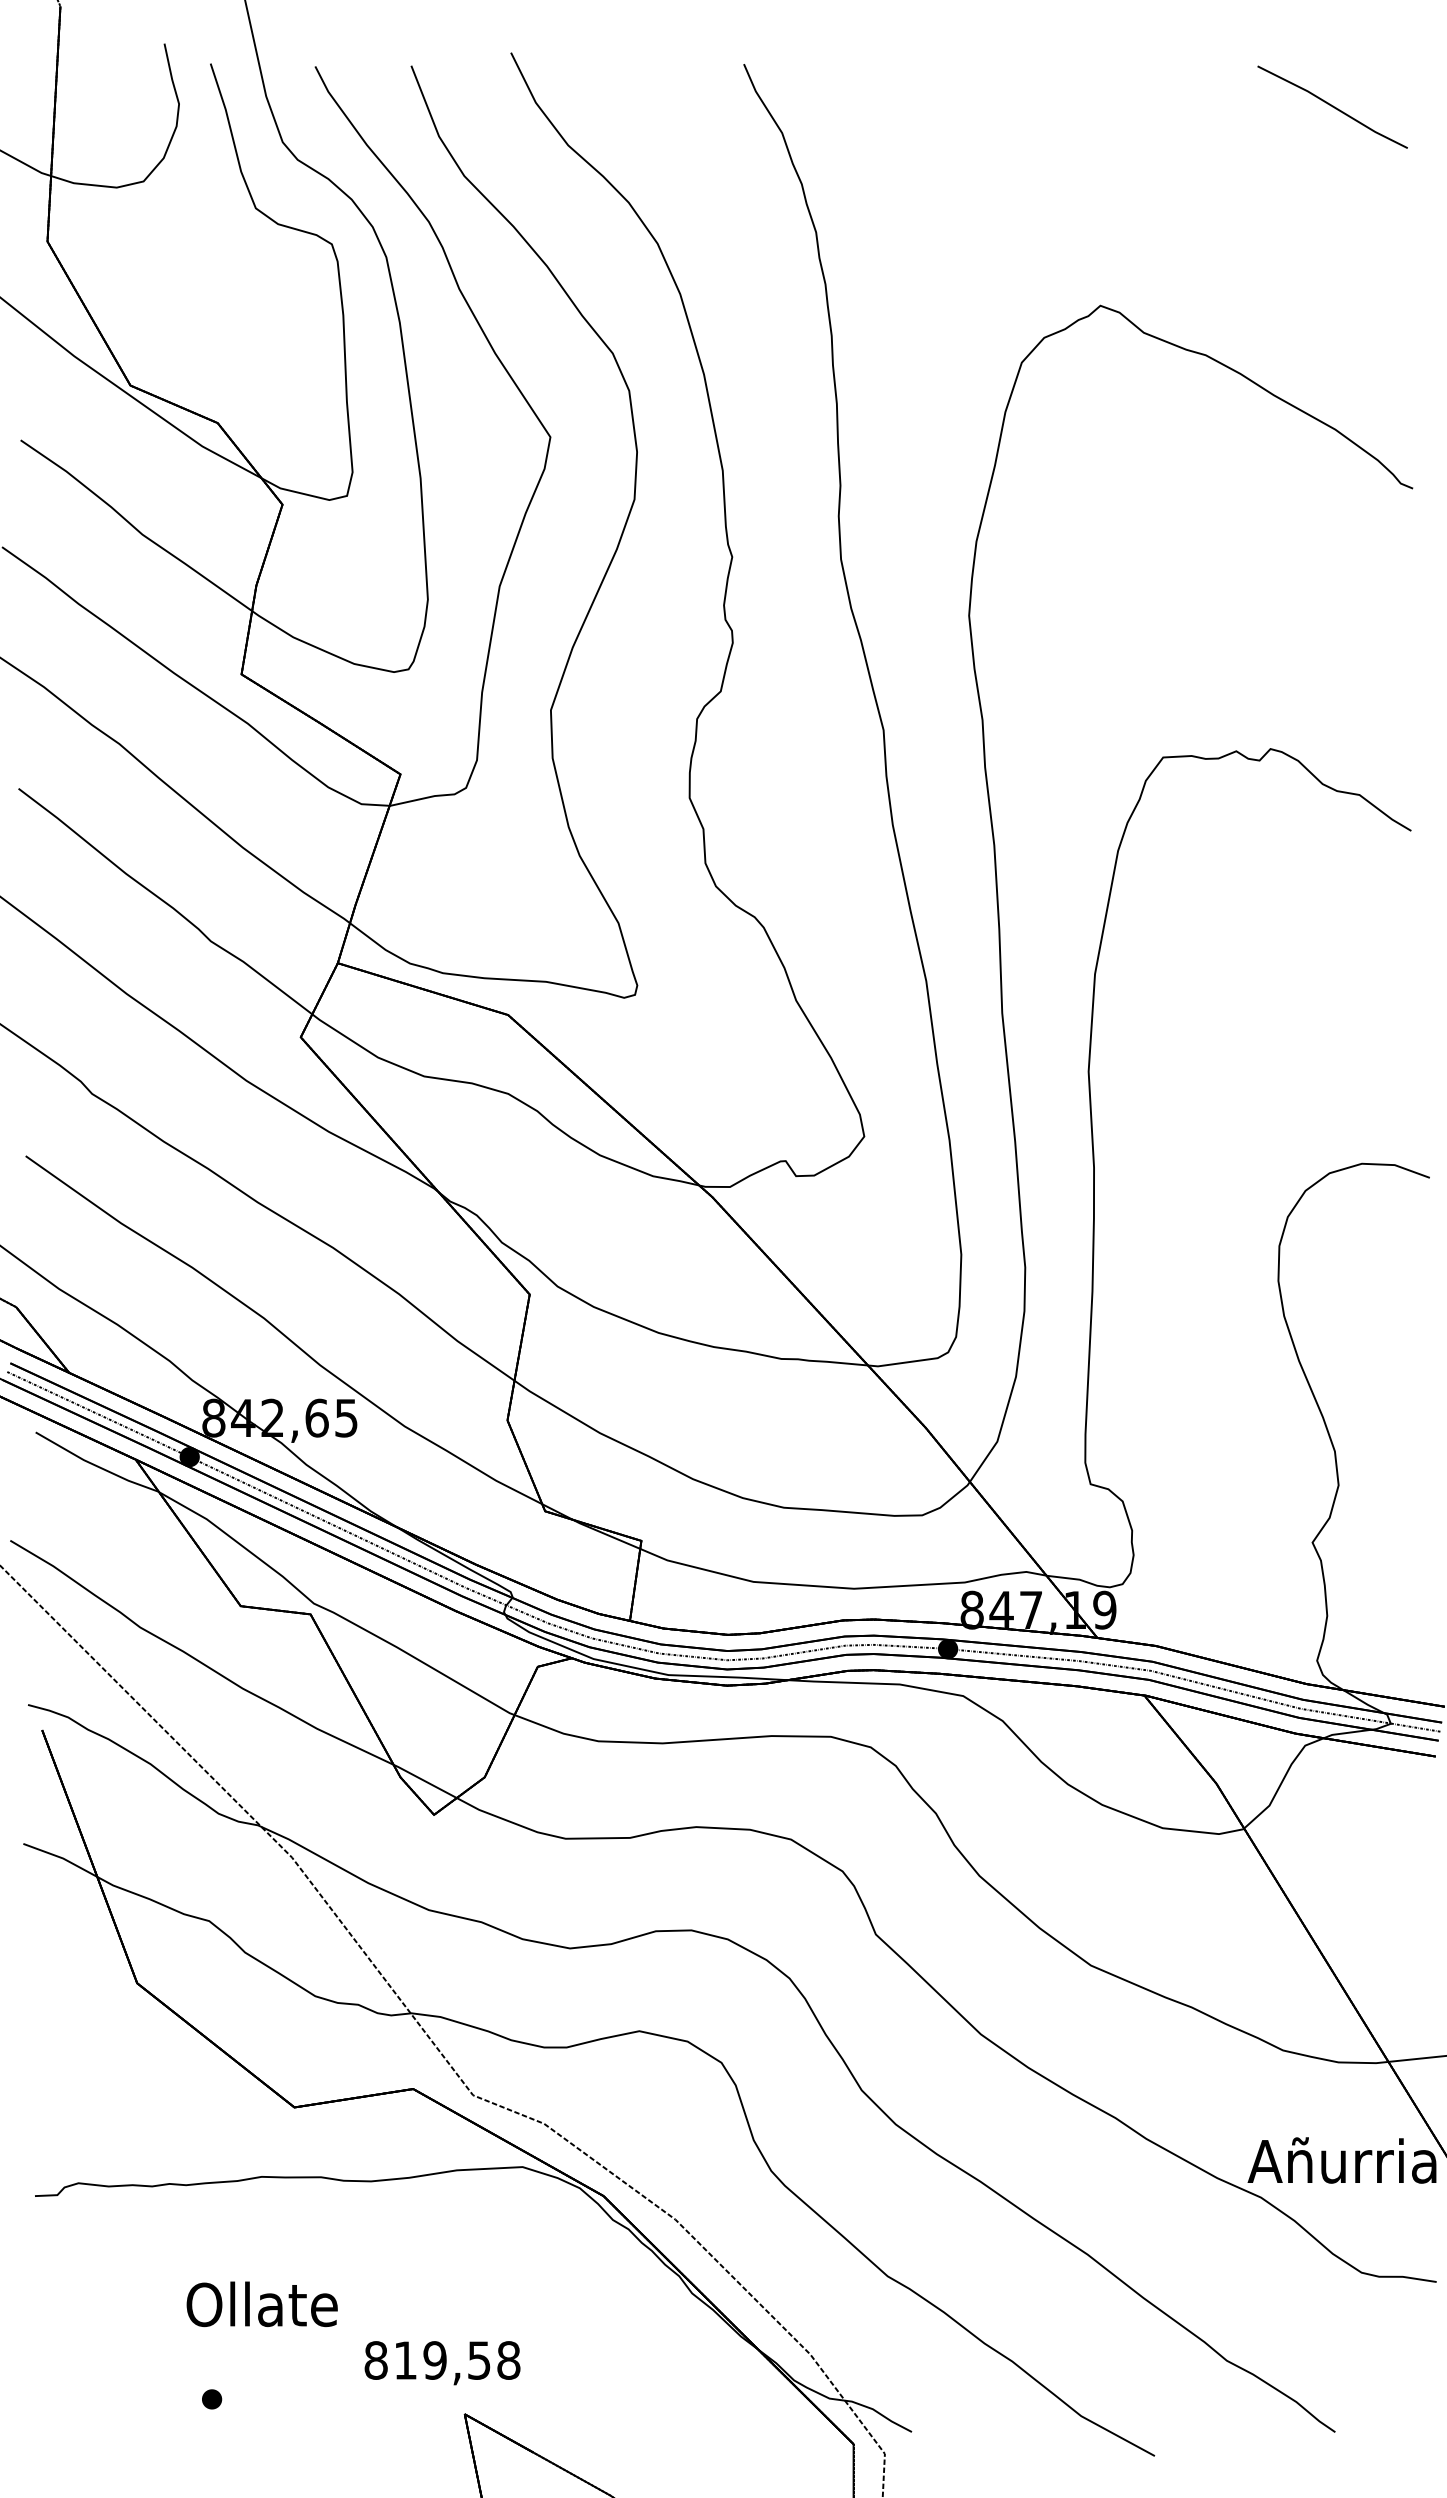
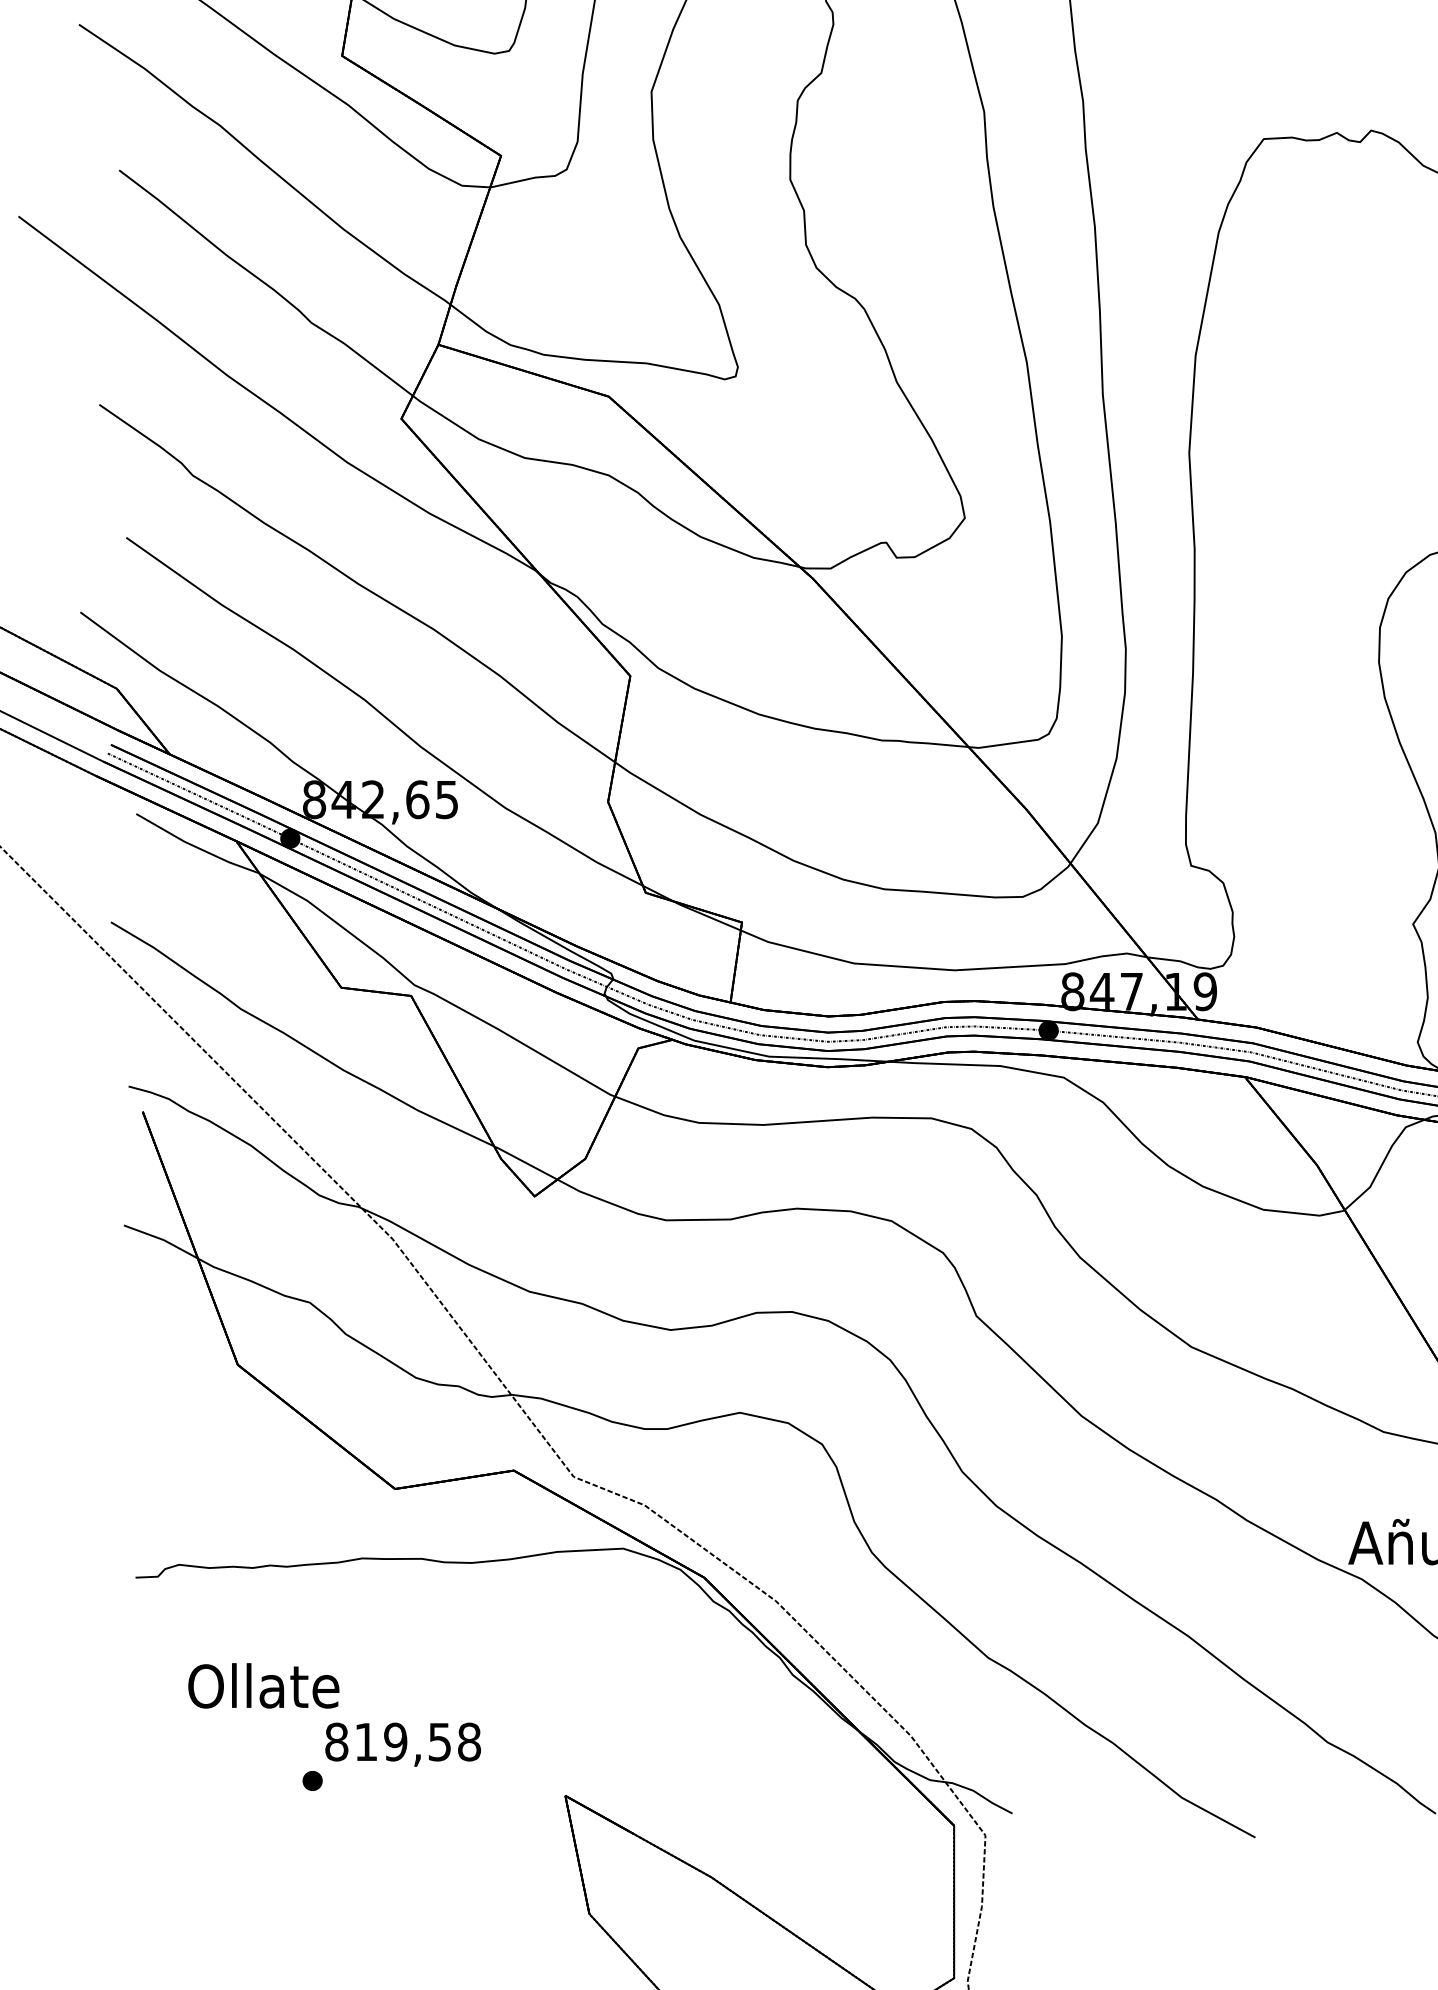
text: (261, 2304) -> (263, 1686), moved
text: (442, 2363) -> (403, 1745), moved

